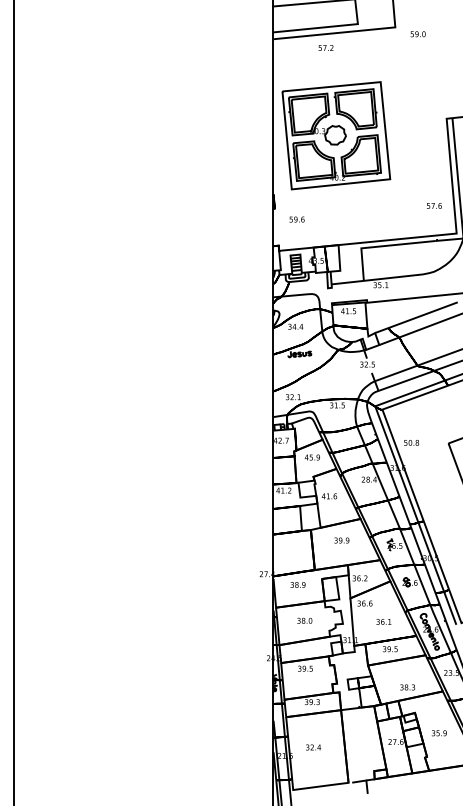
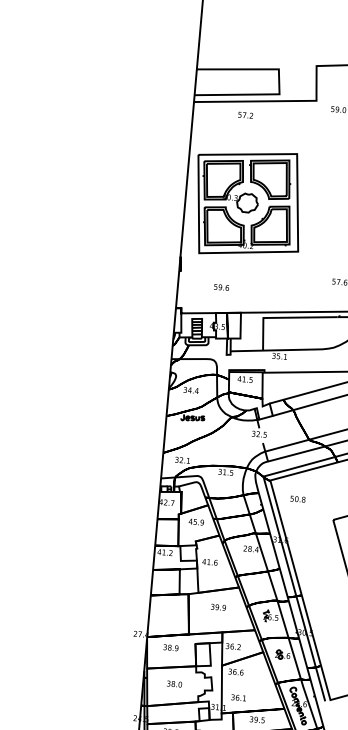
part: (296, 219) -> (221, 287), moved
part: (411, 442) -> (297, 498), moved
part: (383, 621) -> (238, 697), moved

